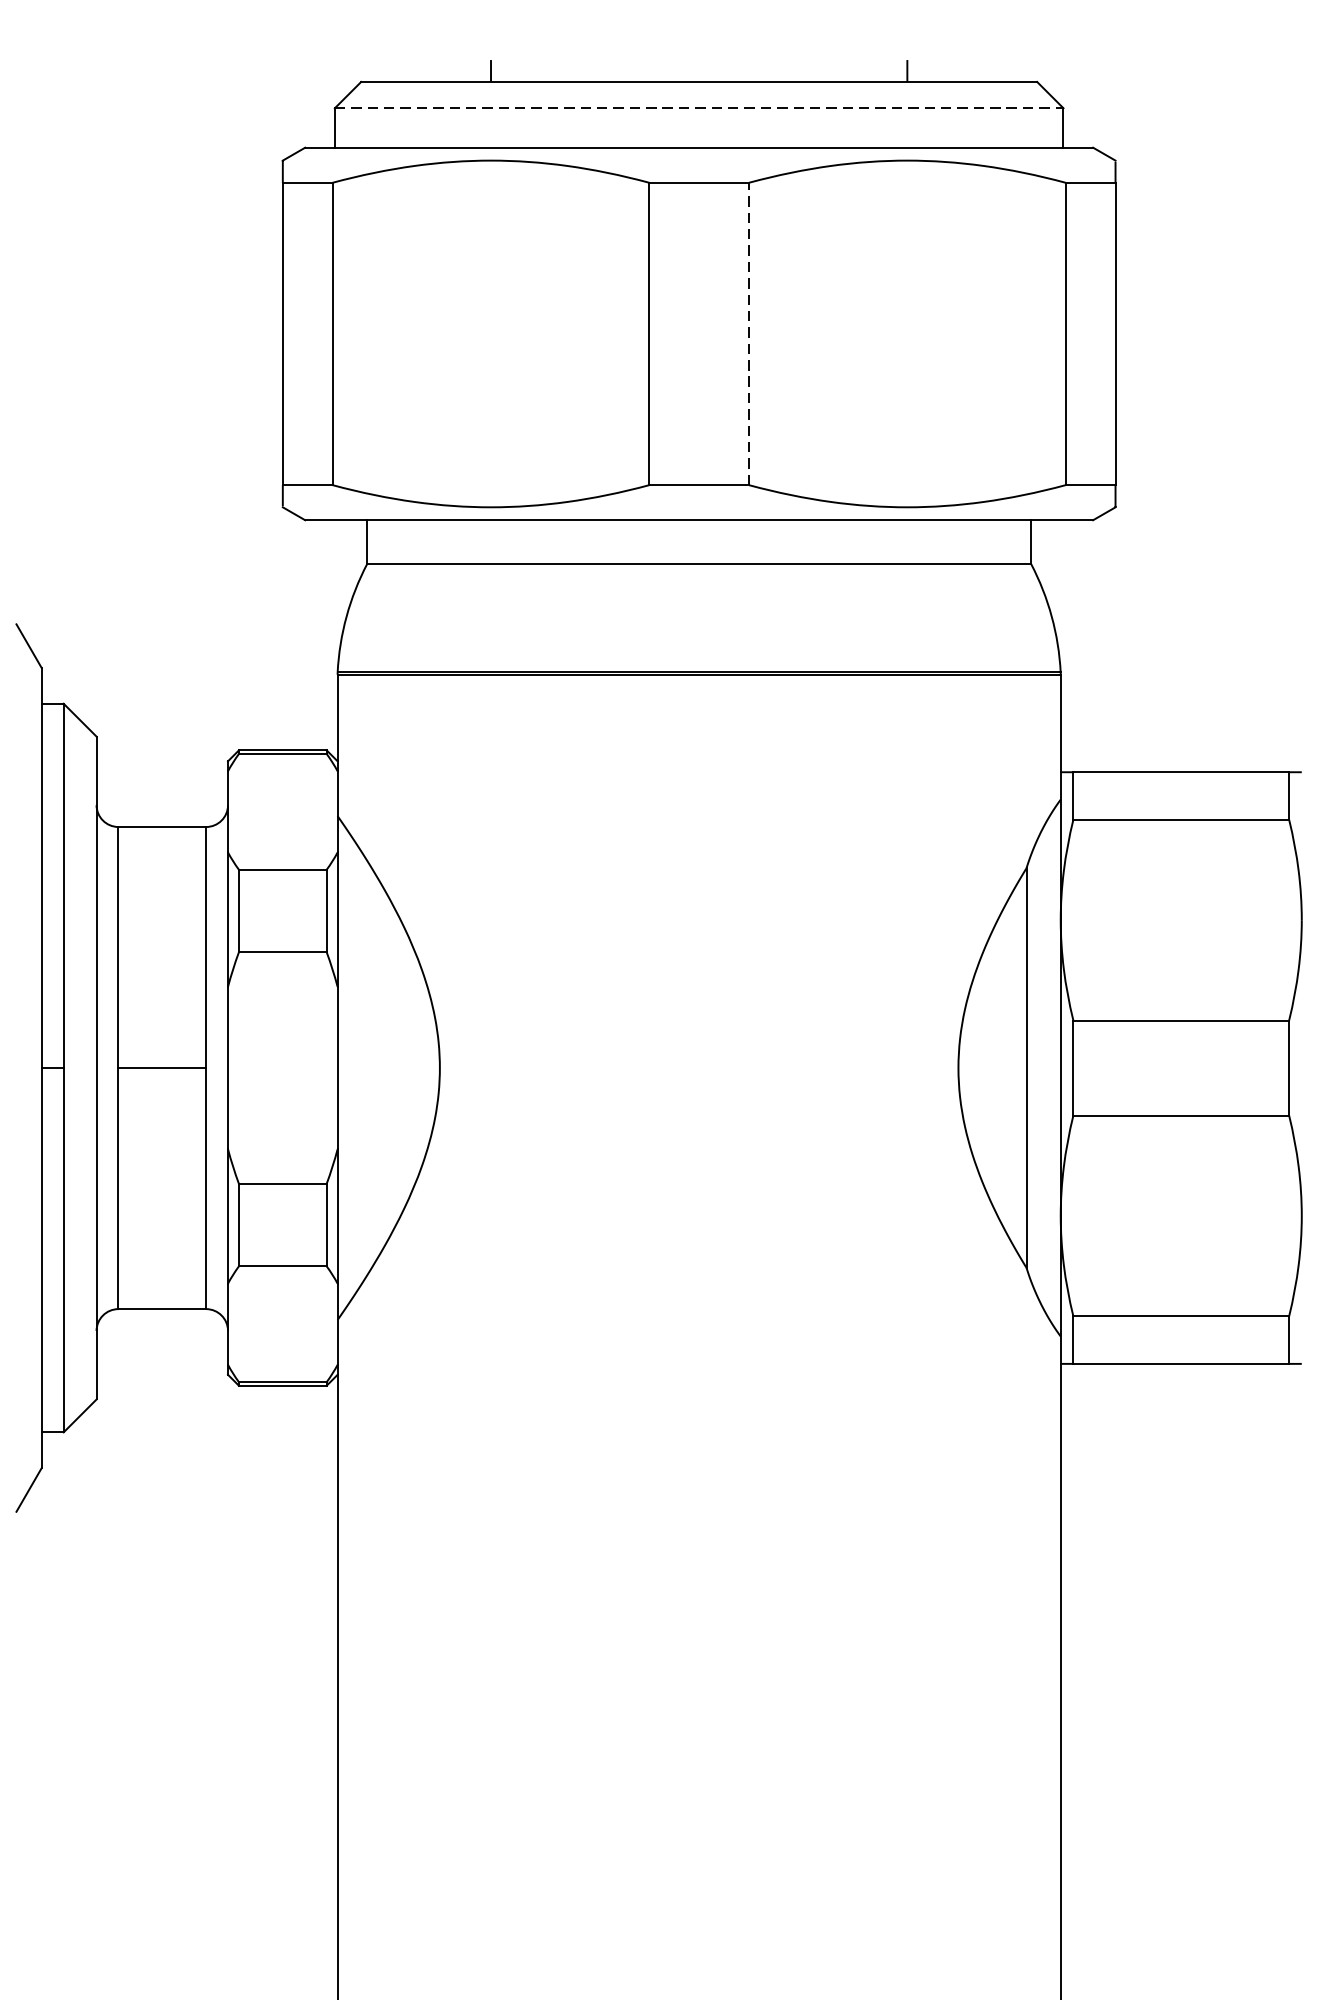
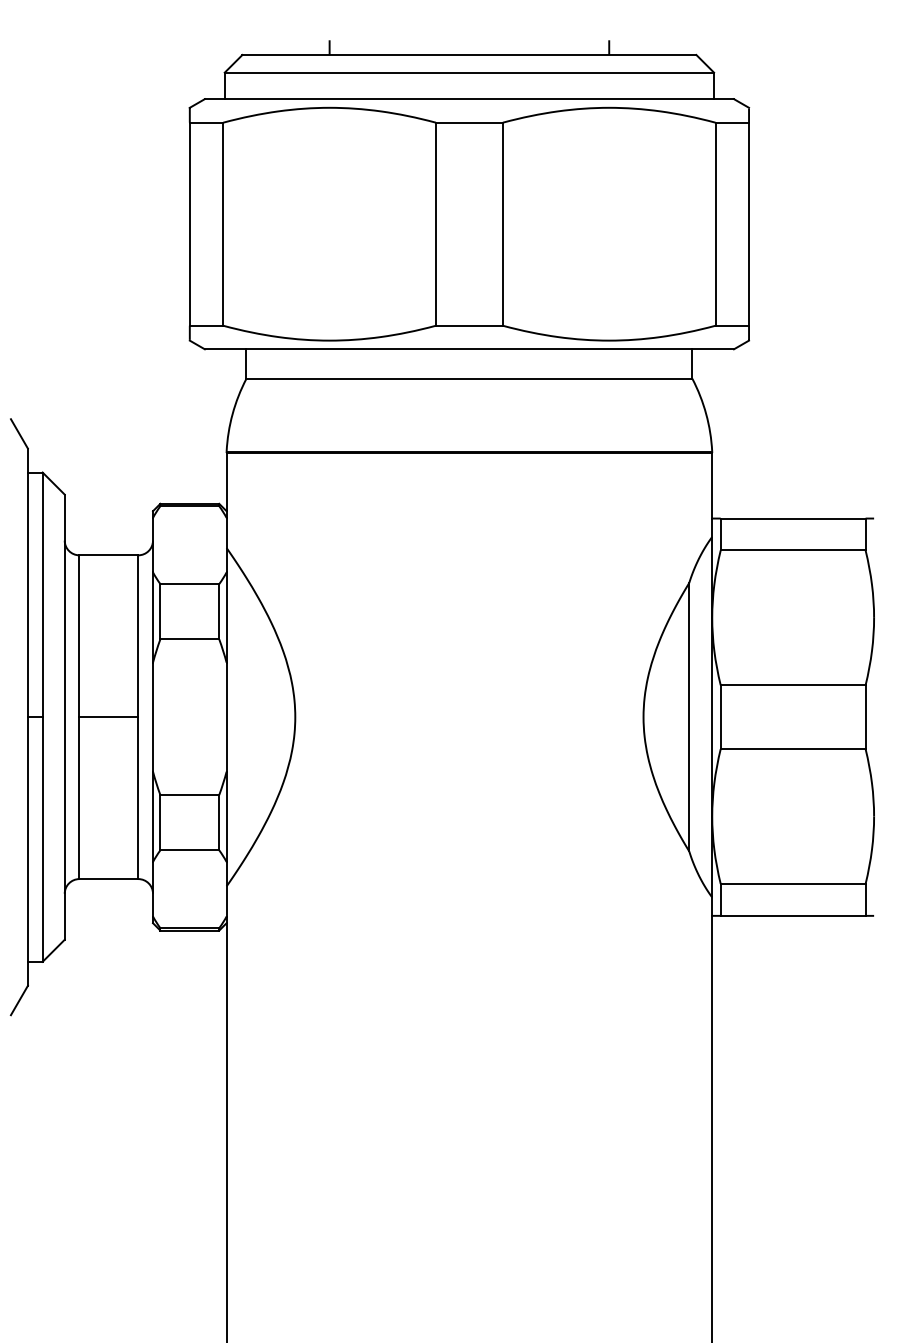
line: (699, 108) -> (469, 72), dashed -> solid
line: (748, 334) -> (502, 224), dashed -> solid

